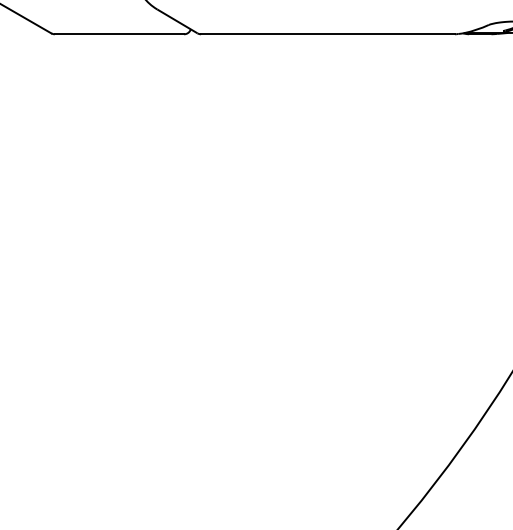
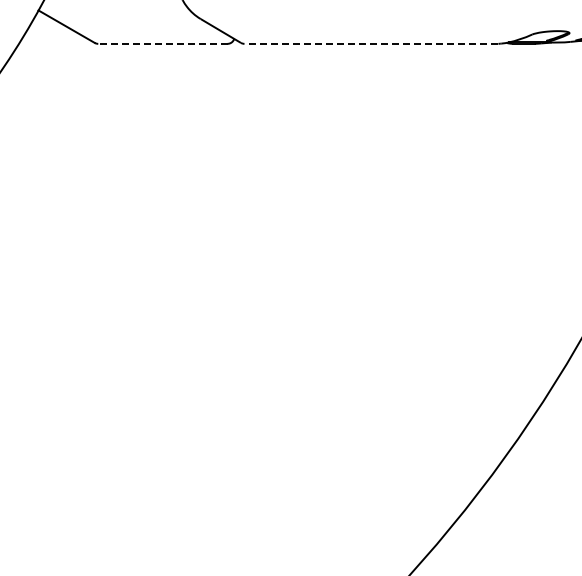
line: (119, 33) -> (162, 43), solid -> dashed
line: (328, 33) -> (371, 43), solid -> dashed

